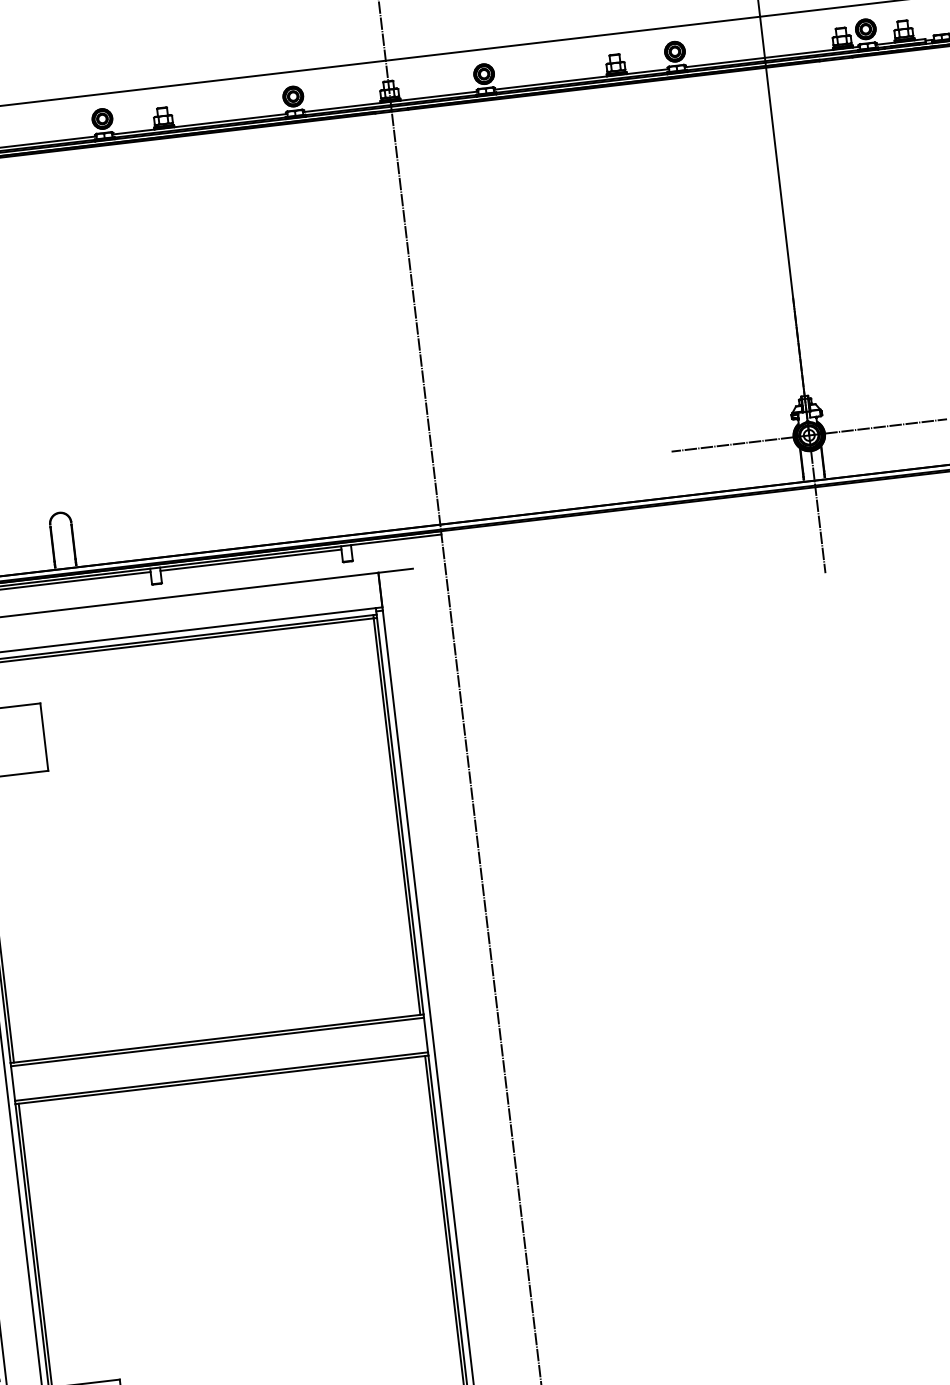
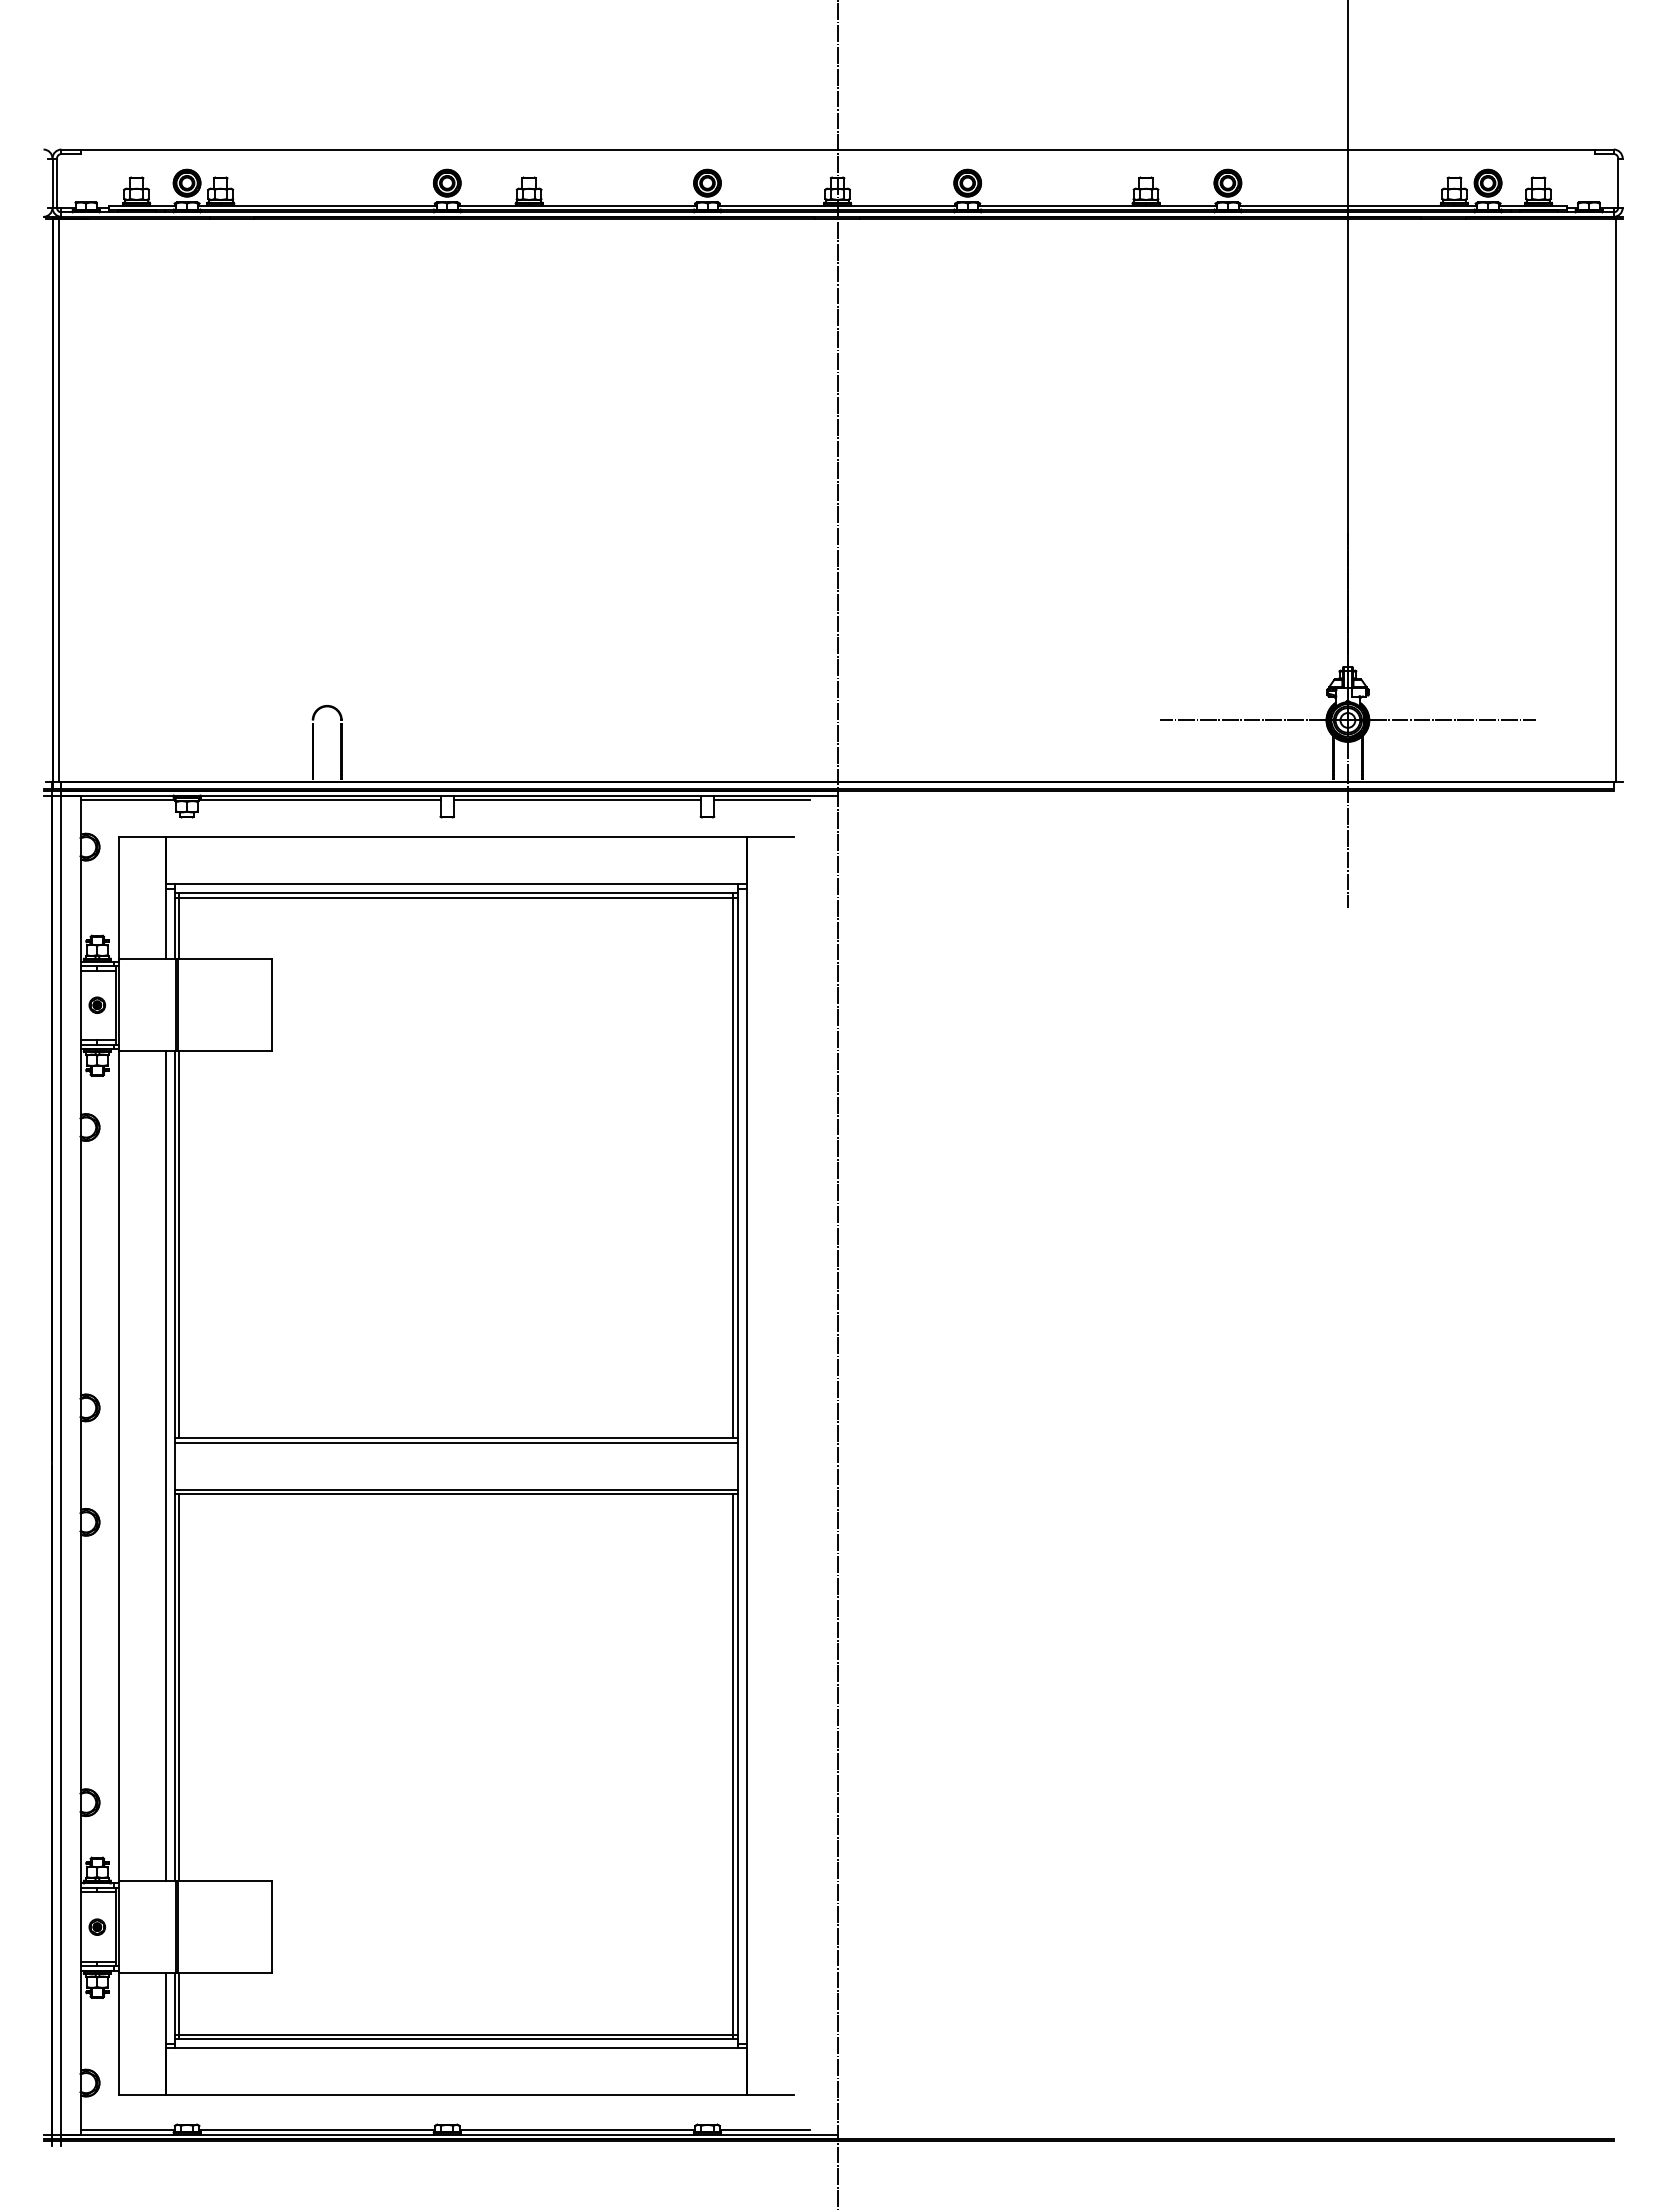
line: (386, 544) -> (761, 800), added

